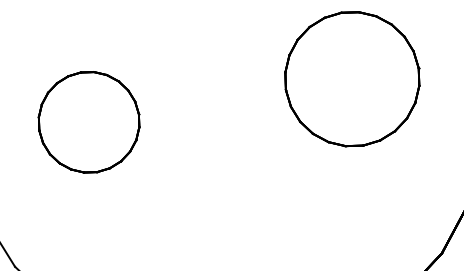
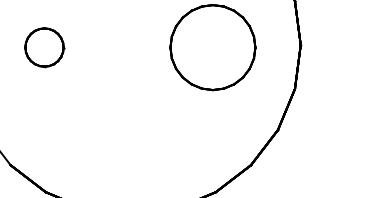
part: (89, 122) -> (44, 47), size x0.6

